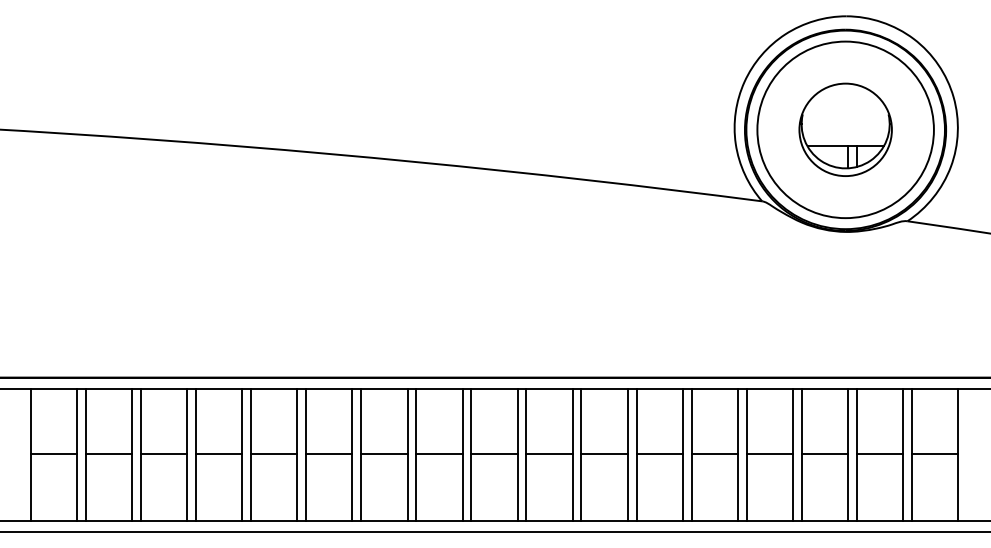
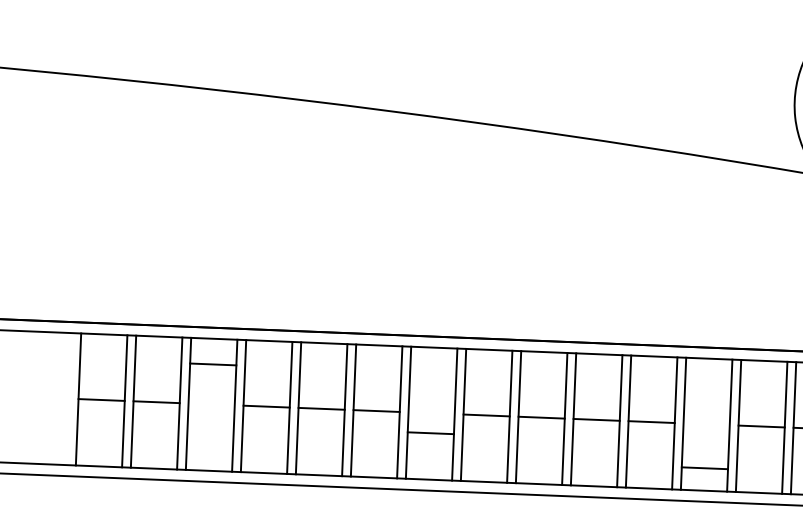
line: (164, 454) -> (213, 364), moved
line: (384, 454) -> (430, 433), moved
line: (659, 454) -> (704, 468), moved

